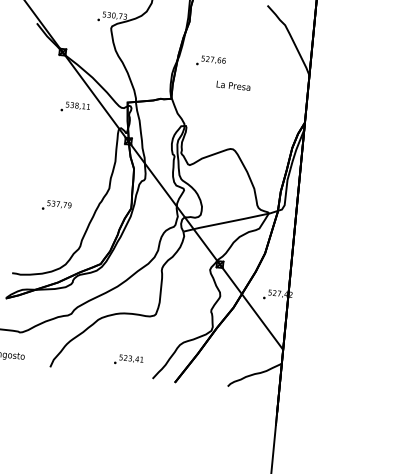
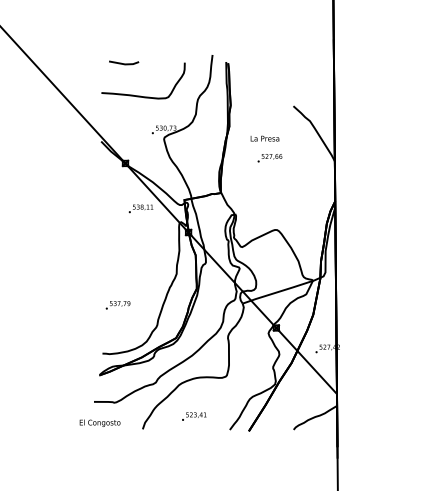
text: (210, 61) -> (269, 158), moved
text: (233, 85) -> (264, 138), moved
text: (56, 206) -> (117, 305), moved
text: (129, 360) -> (194, 416), moved

